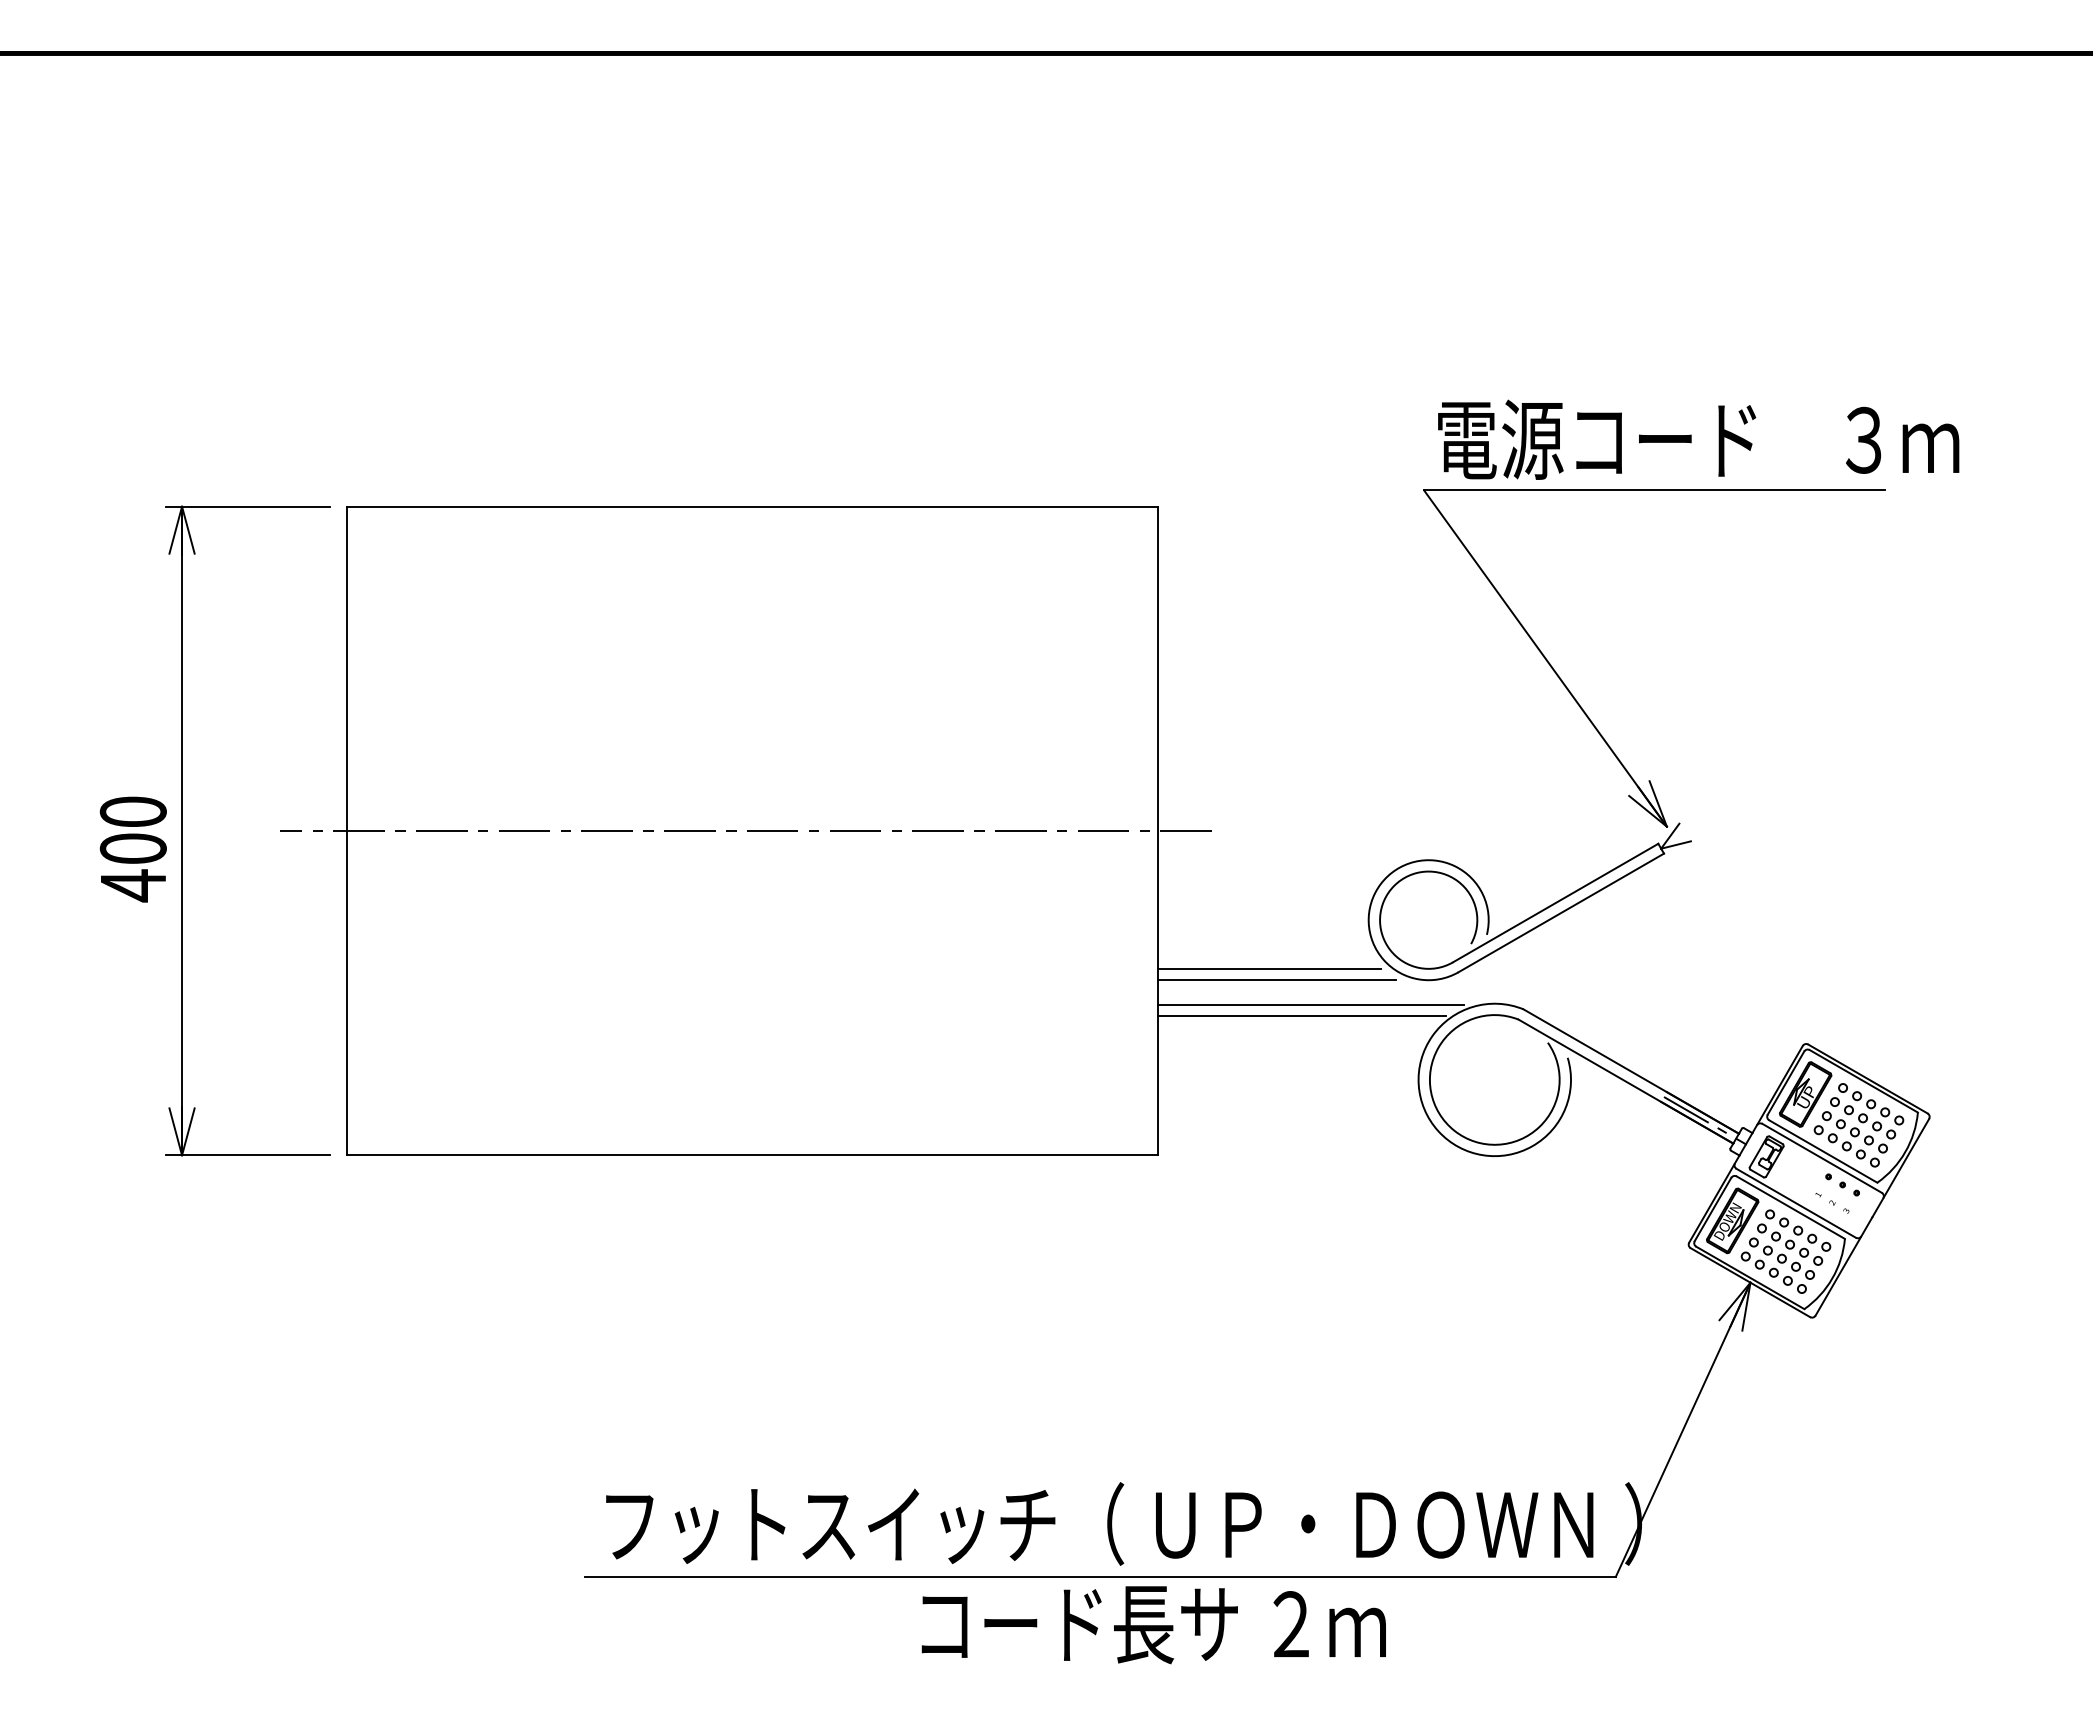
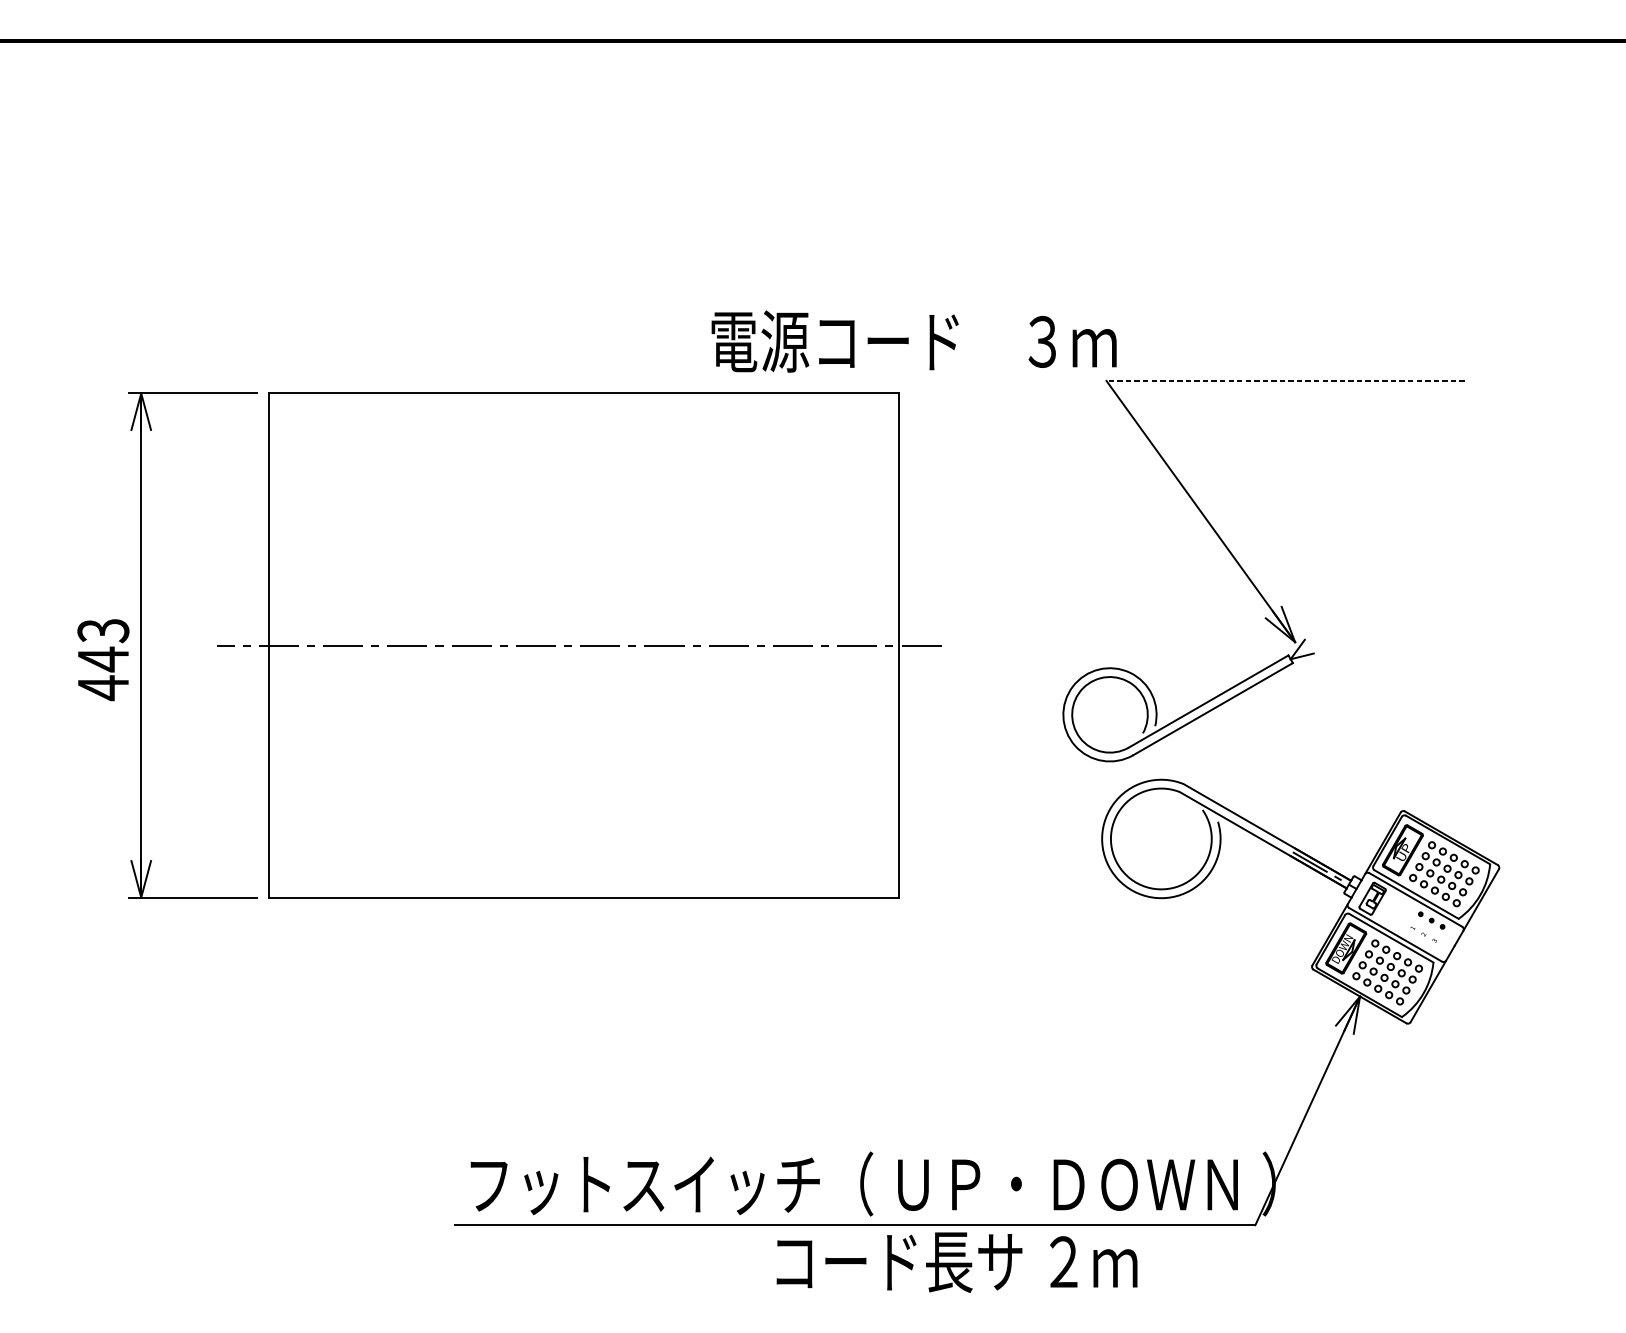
text: (1698, 439) -> (914, 341), moved
line: (1654, 490) -> (1285, 380), solid -> dashed
text: (132, 830) -> (102, 645), 400 -> 443
line: (1268, 968) -> (985, 752), removed
line: (1276, 980) -> (991, 761), removed
line: (1310, 1004) -> (1018, 780), removed
line: (1301, 1015) -> (1011, 788), removed
text: (1153, 1625) -> (956, 1262), moved

